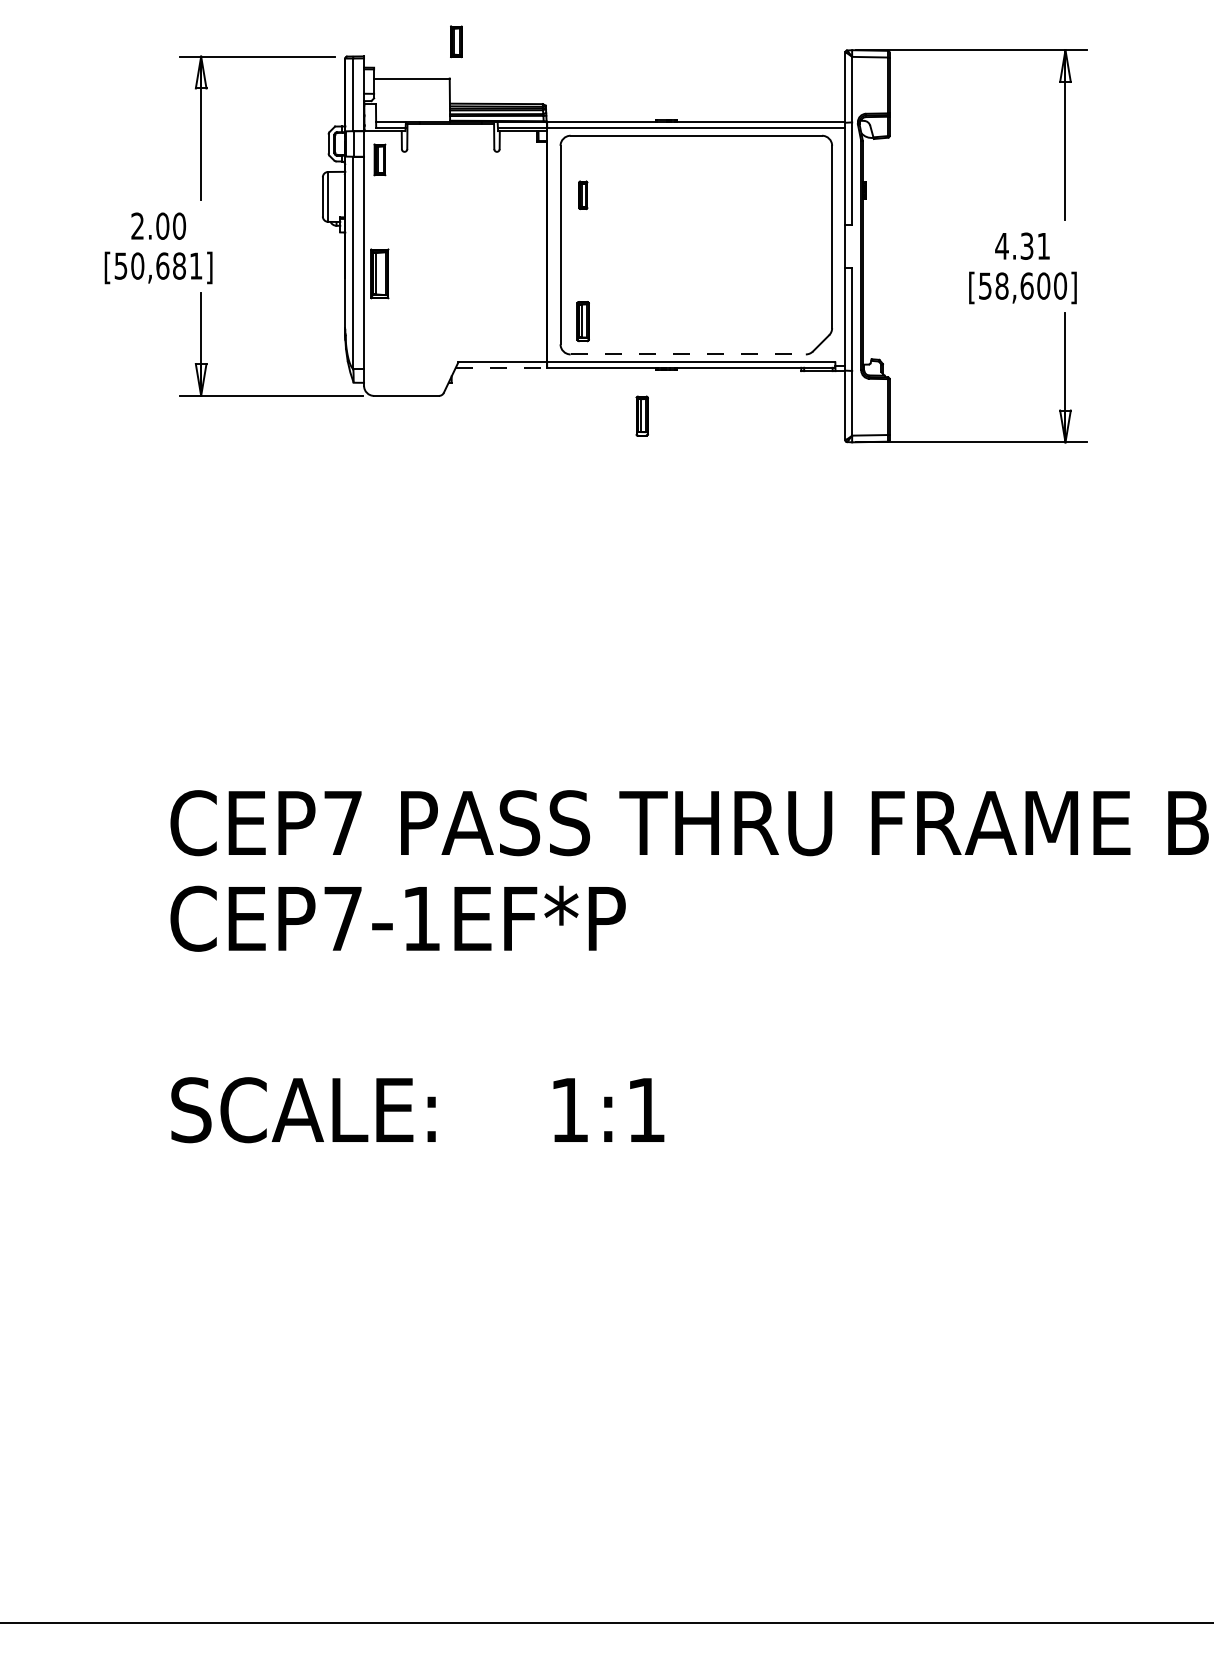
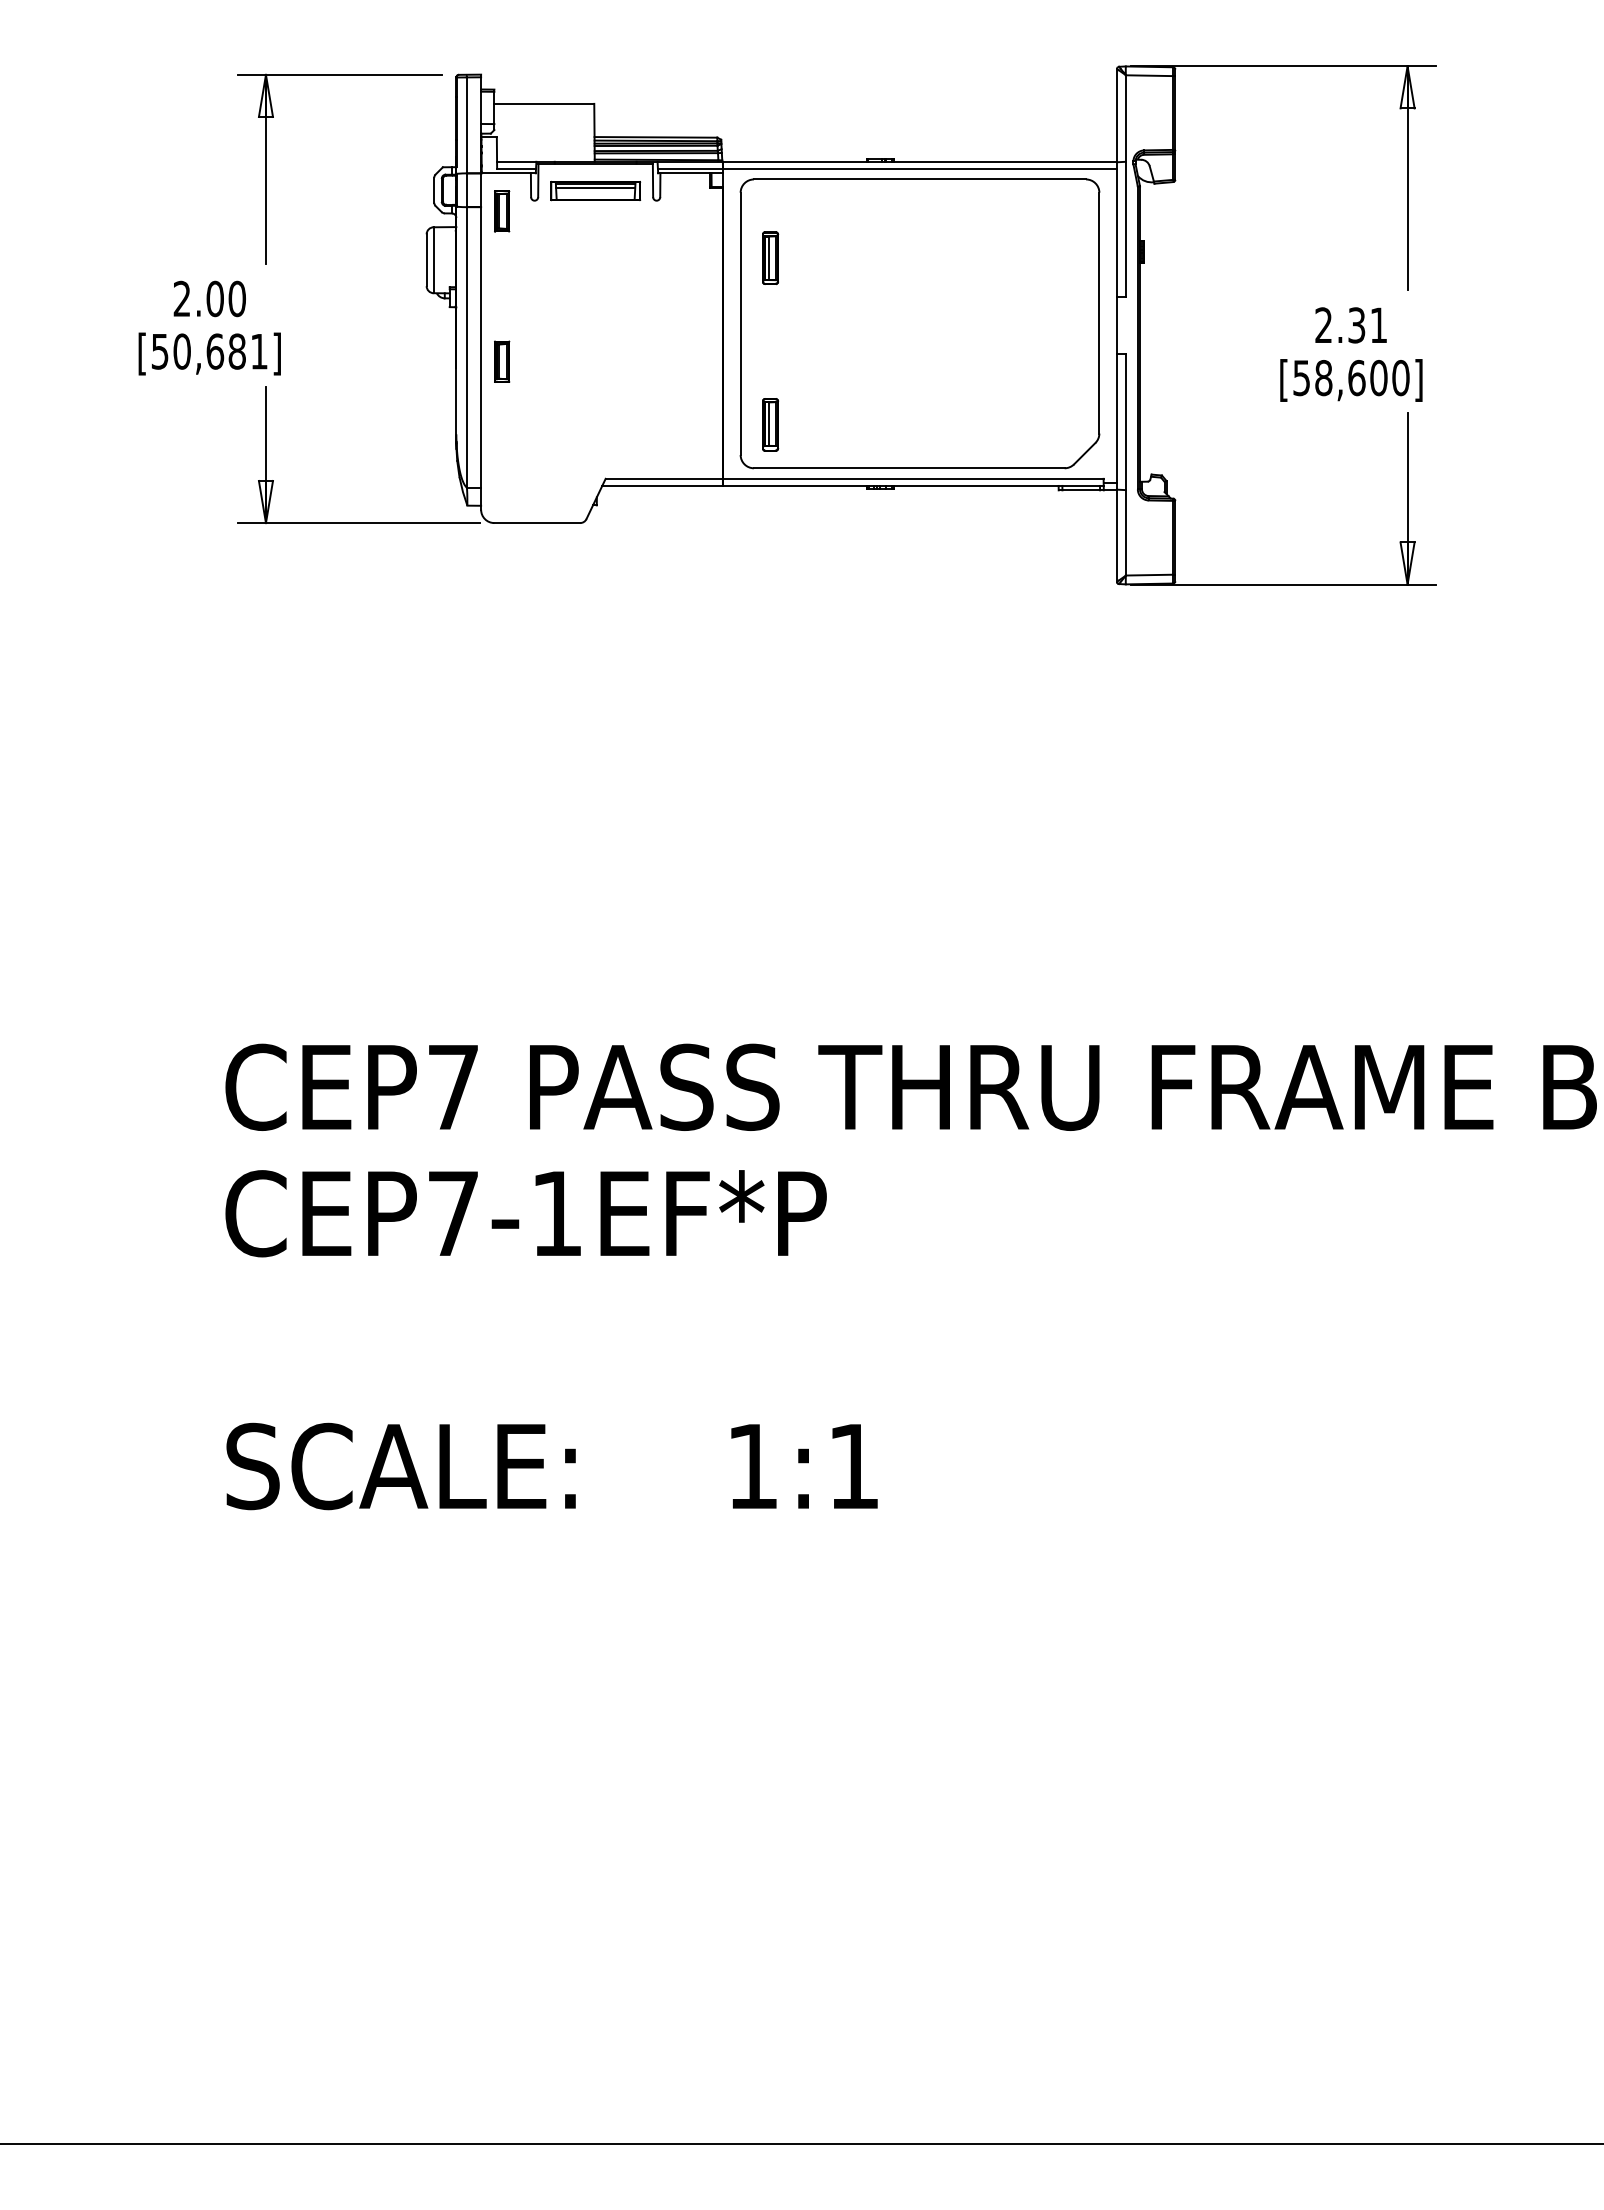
part: (456, 41) -> (603, 55), removed
part: (450, 144) -> (595, 191), added
part: (583, 194) -> (770, 257), size x1.43
text: (1001, 245) -> (1323, 324), 4.31 -> 2.31
part: (380, 273) -> (502, 361), size x0.62
line: (688, 354) -> (909, 468), dashed -> solid
line: (502, 367) -> (663, 485), dashed -> solid
part: (642, 415) -> (848, 549), removed

